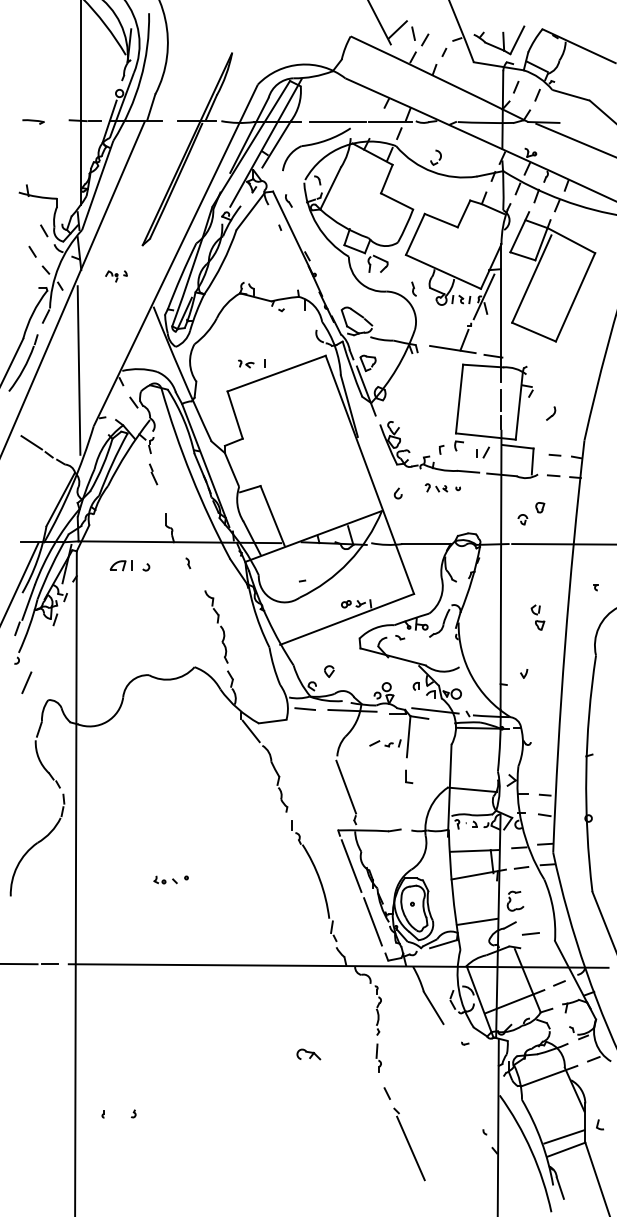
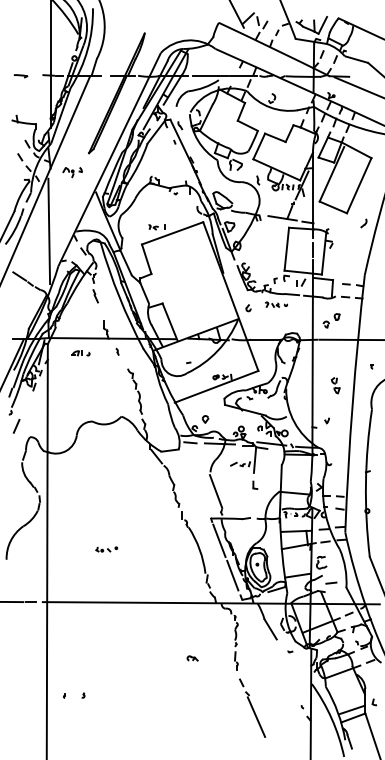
part: (116, 276) -> (72, 172), size x1.43
part: (550, 413) -> (363, 223), moved
part: (129, 566) -> (80, 353), size x0.71
part: (308, 1054) -> (192, 658), size x0.71

